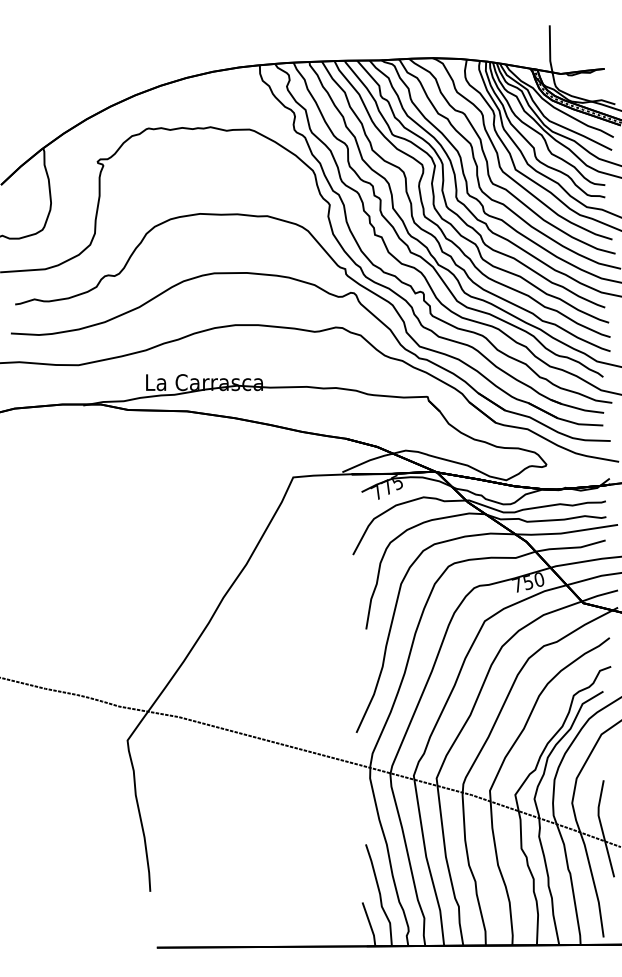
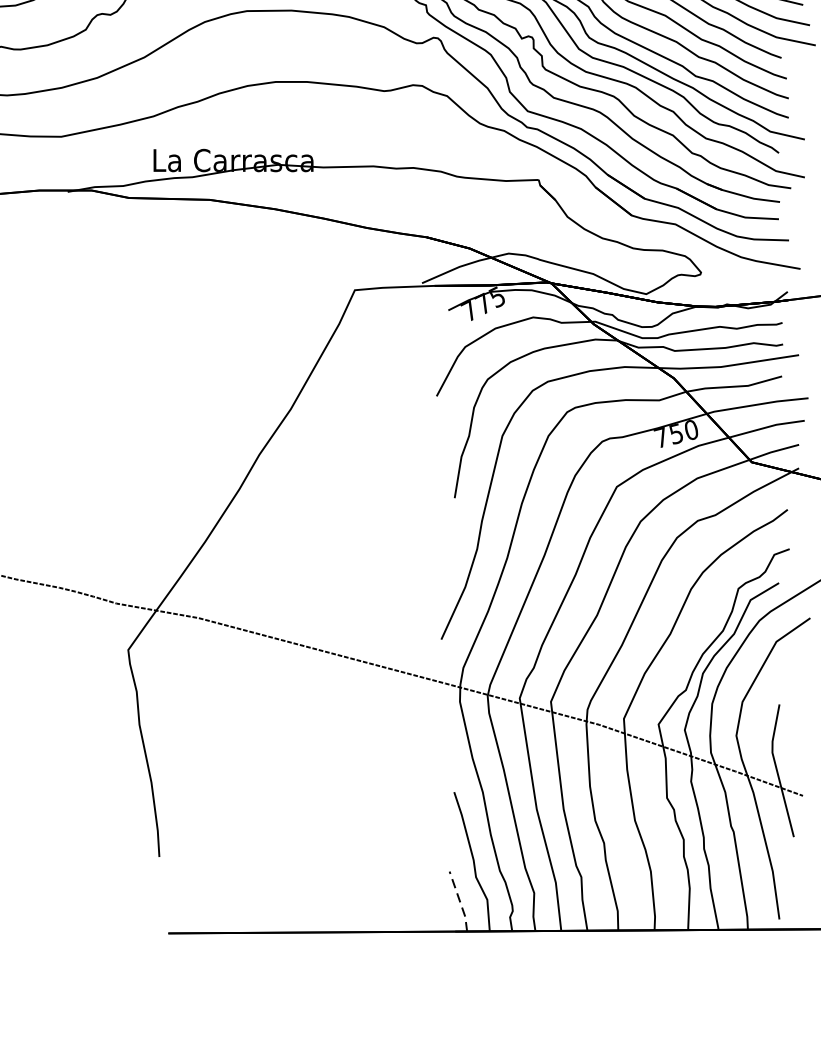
line: (370, 924) -> (460, 901), solid -> dashed

